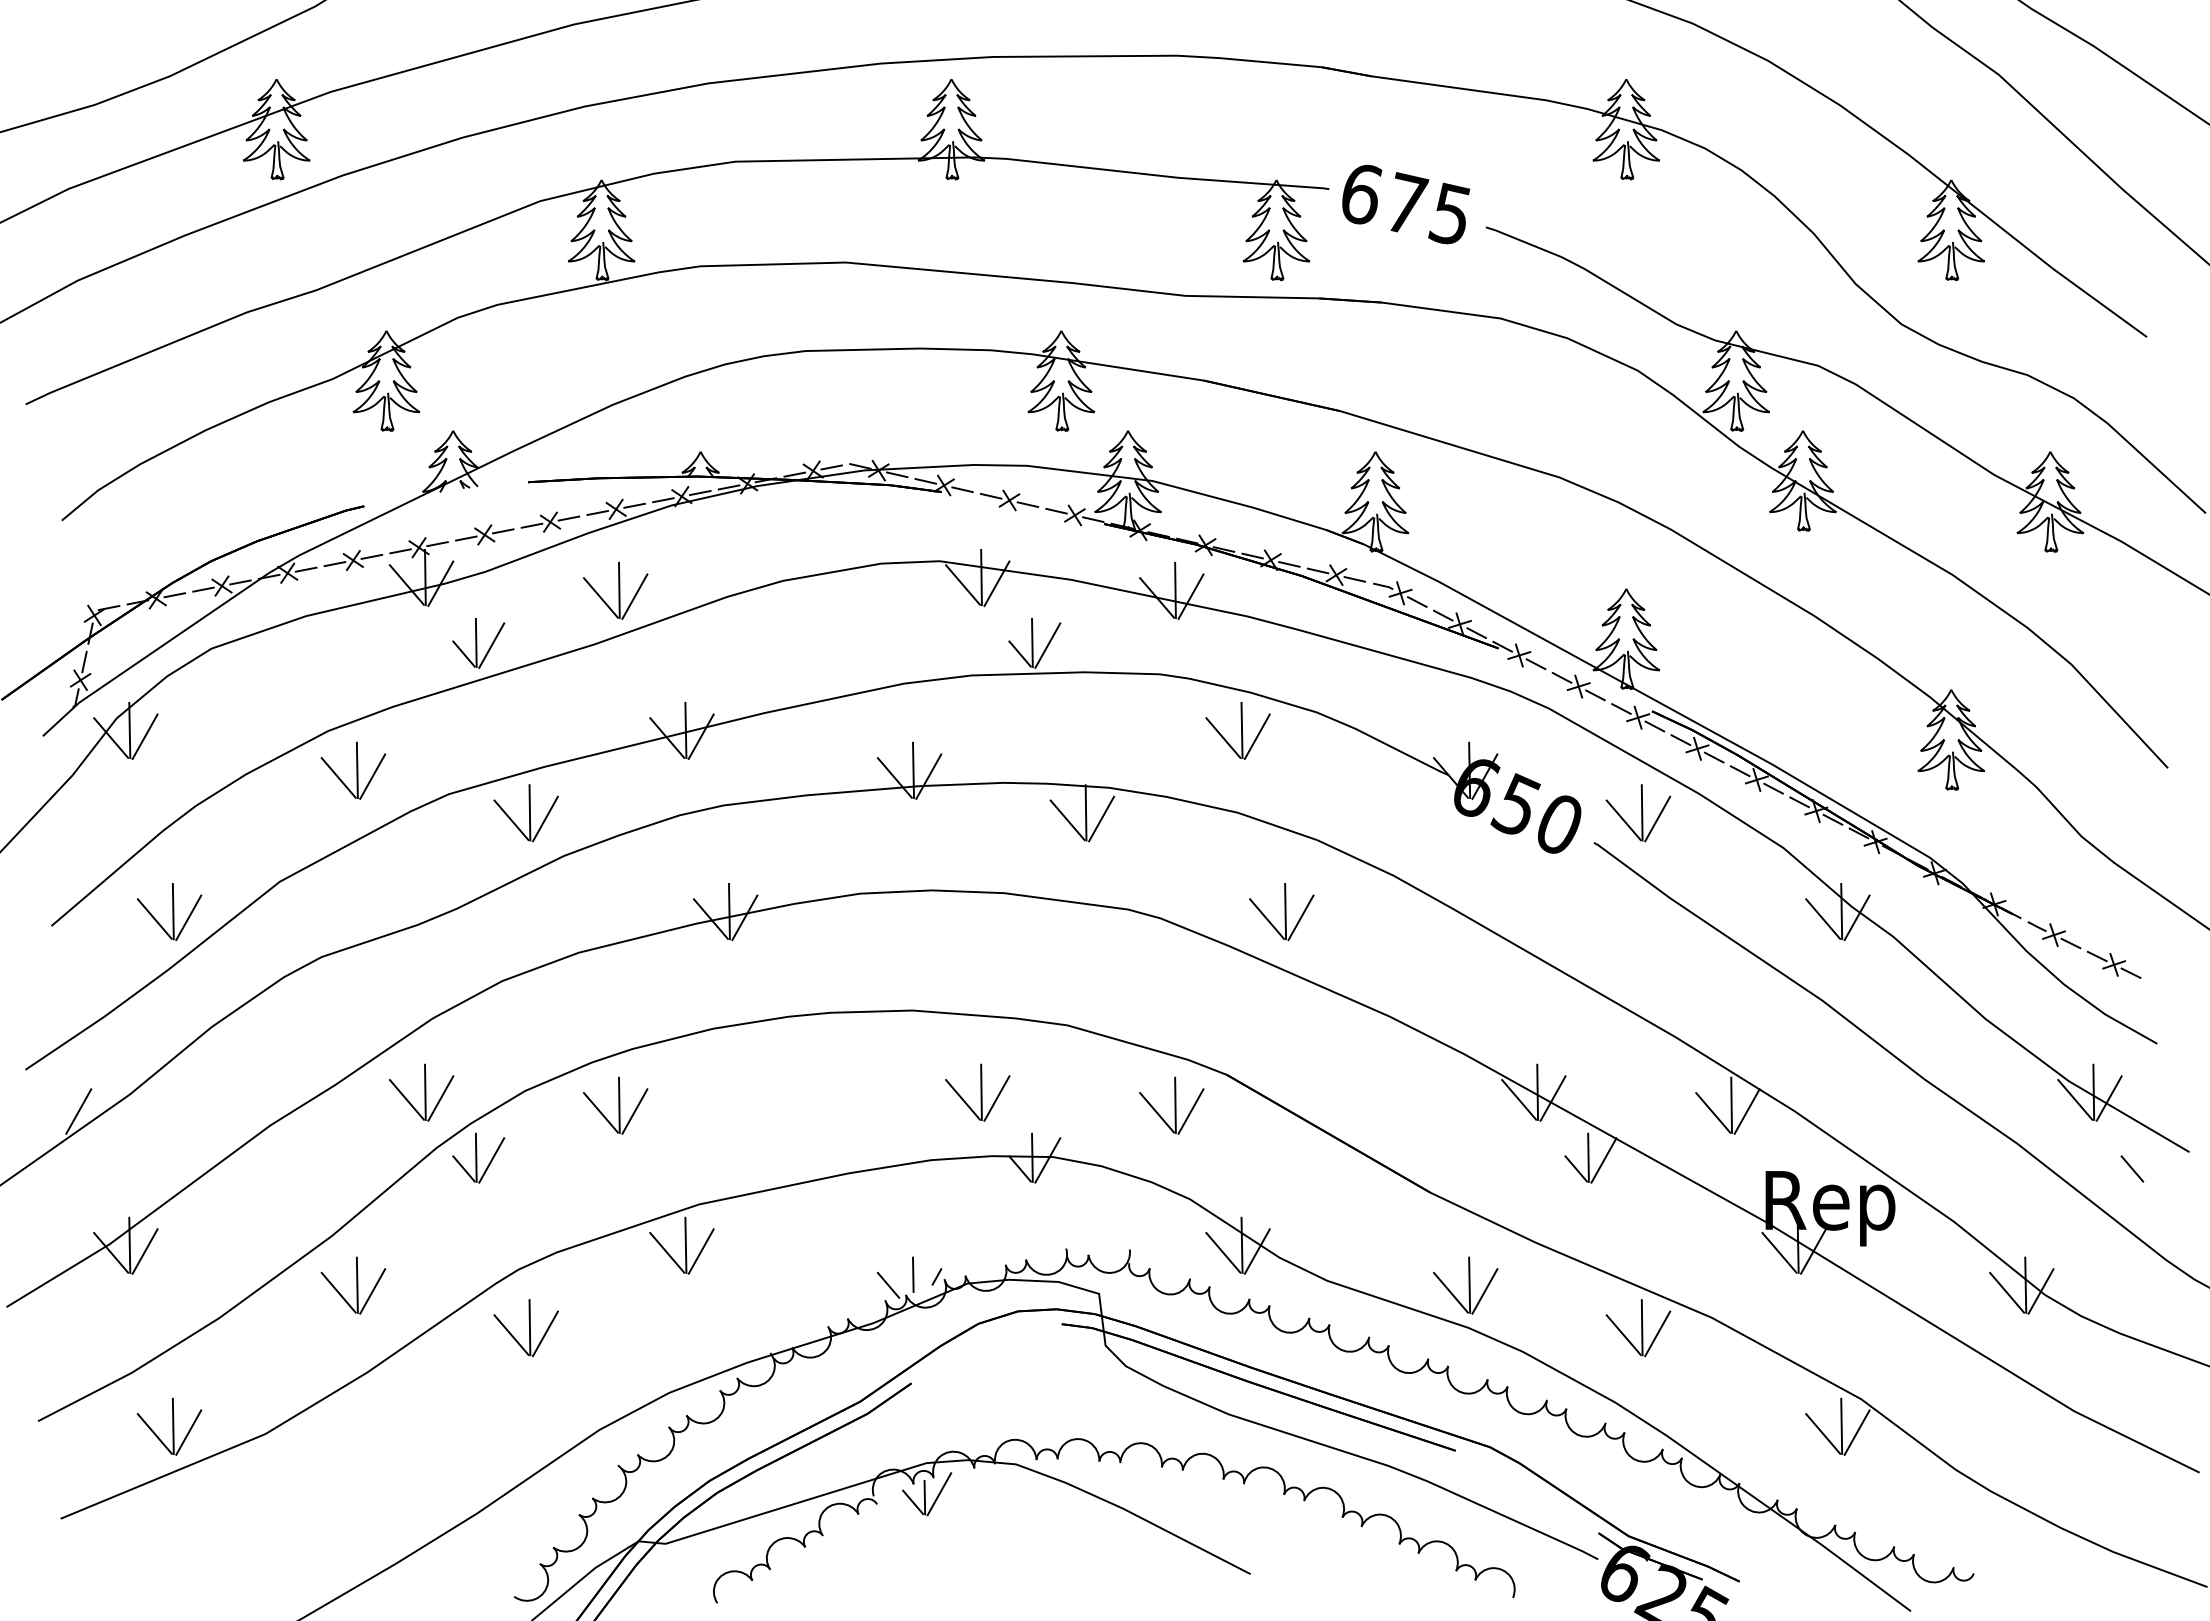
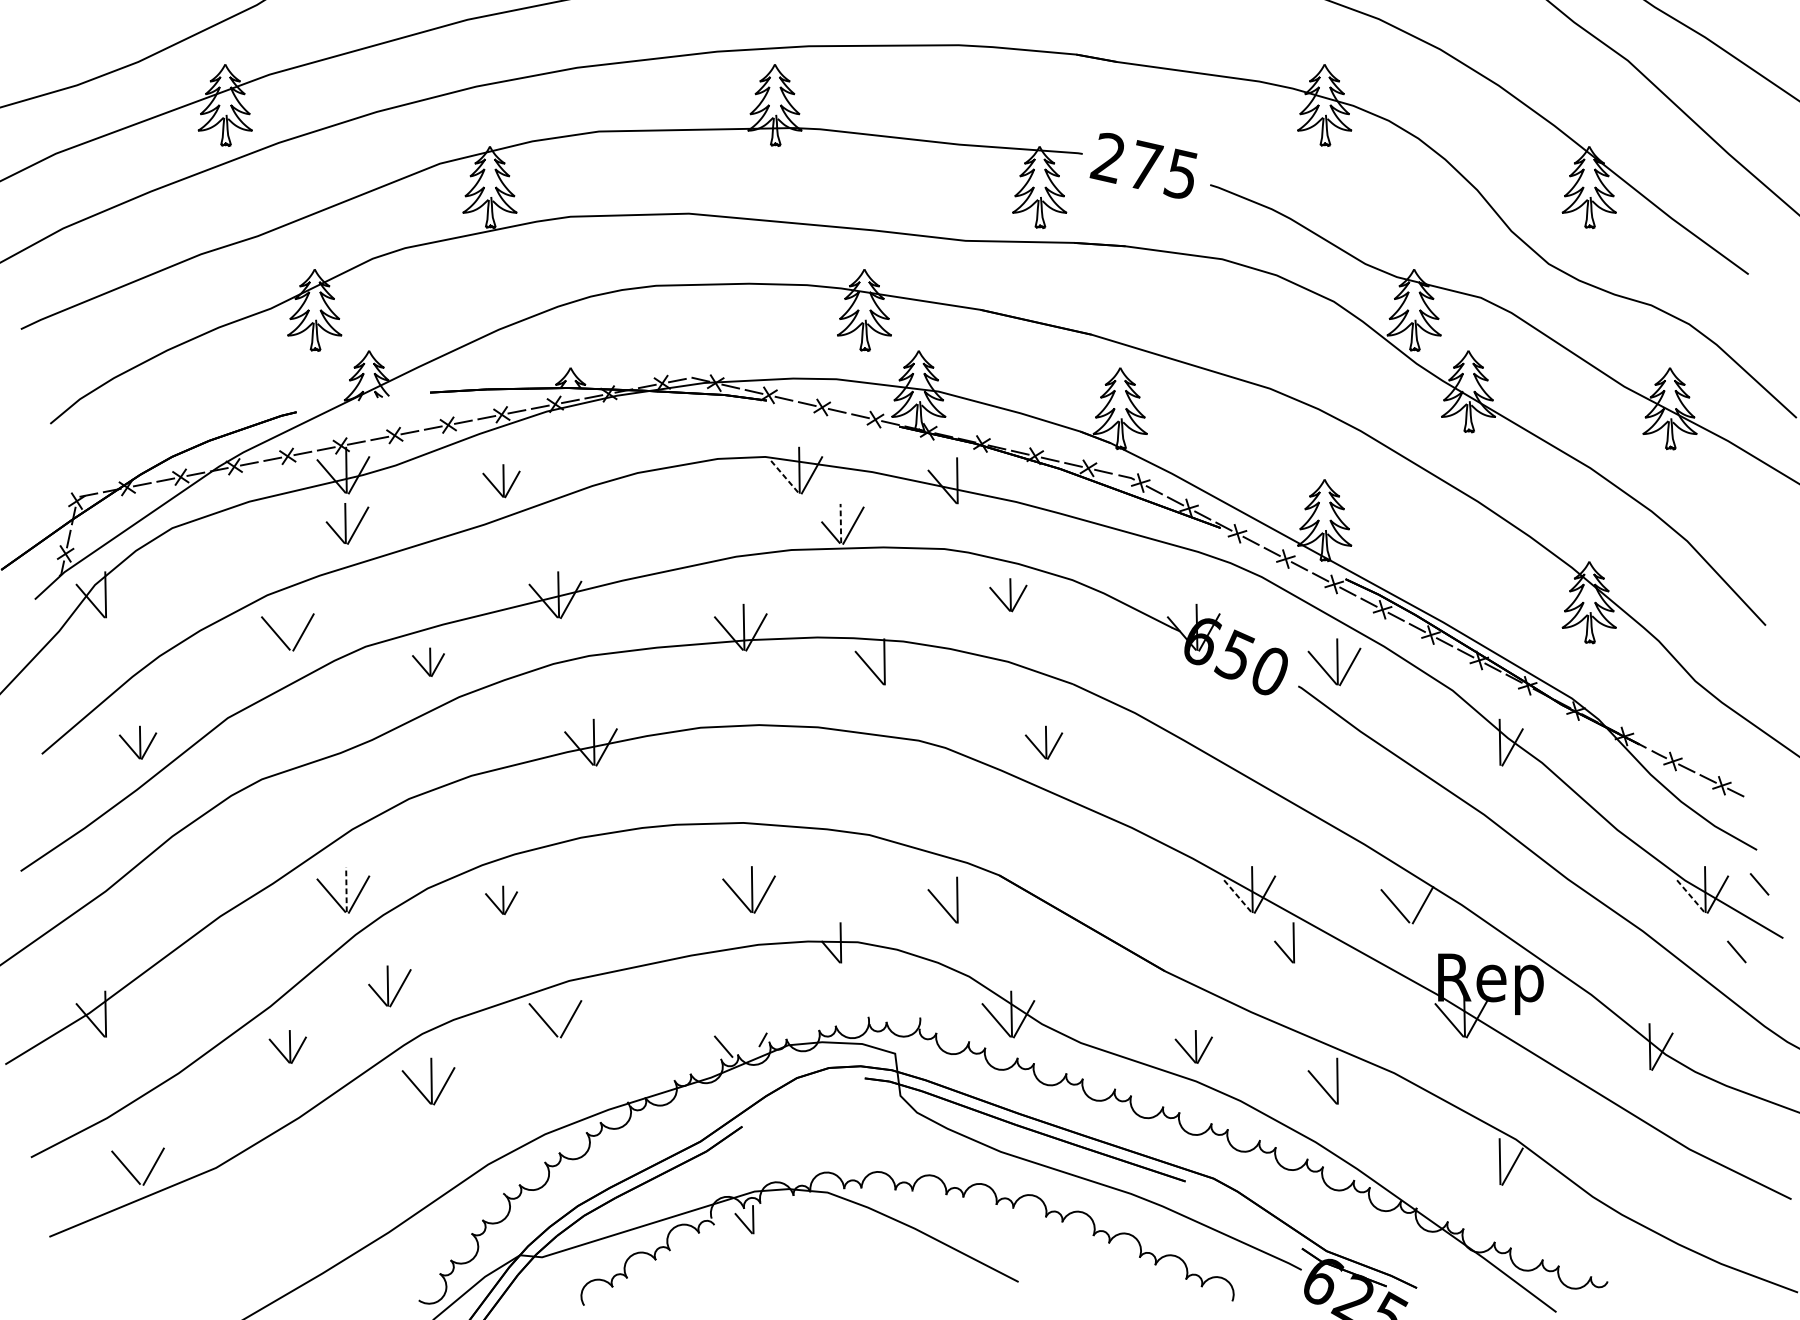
text: (1359, 194) -> (1107, 158), 675 -> 275
line: (962, 584) -> (783, 475), solid -> dashed
part: (615, 590) -> (501, 480), size x0.7
line: (1190, 596) -> (969, 485), removed
line: (1032, 642) -> (840, 523), solid -> dashed
part: (478, 643) -> (347, 523), moved
part: (1237, 730) -> (1007, 594), size x0.7
line: (144, 736) -> (117, 599), removed
line: (356, 770) -> (290, 627), removed
part: (525, 813) -> (427, 662), size x0.6
line: (1101, 818) -> (897, 666), removed
part: (169, 912) -> (138, 743), size x0.7
part: (1281, 912) -> (1043, 743), size x0.7
line: (1823, 918) -> (1485, 747), removed
line: (2160, 1085) -> (1759, 883), added
line: (425, 1092) -> (346, 889), solid -> dashed
part: (977, 1092) -> (748, 889), moved
line: (1518, 1099) -> (1236, 895), solid -> dashed
line: (2074, 1099) -> (1689, 895), solid -> dashed
line: (1731, 1104) -> (1410, 899), removed
part: (615, 1105) -> (501, 900), size x0.6
line: (78, 1111) -> (63, 905), removed
line: (1190, 1111) -> (969, 905), removed
part: (478, 1157) -> (389, 985), moved
line: (1047, 1160) -> (853, 945), removed
line: (1603, 1160) -> (1306, 945), removed
line: (685, 1244) -> (558, 1013), removed
line: (144, 1251) -> (117, 1019), removed
line: (913, 1274) -> (744, 1037), removed
part: (353, 1285) -> (287, 1046), size x0.7
part: (1465, 1285) -> (1193, 1046), size x0.7
line: (2007, 1292) -> (1635, 1052), removed
line: (1657, 1333) -> (1350, 1085), removed
line: (172, 1425) -> (140, 1160), removed
line: (1823, 1433) -> (1485, 1167), removed
line: (939, 1494) -> (765, 1217), removed

